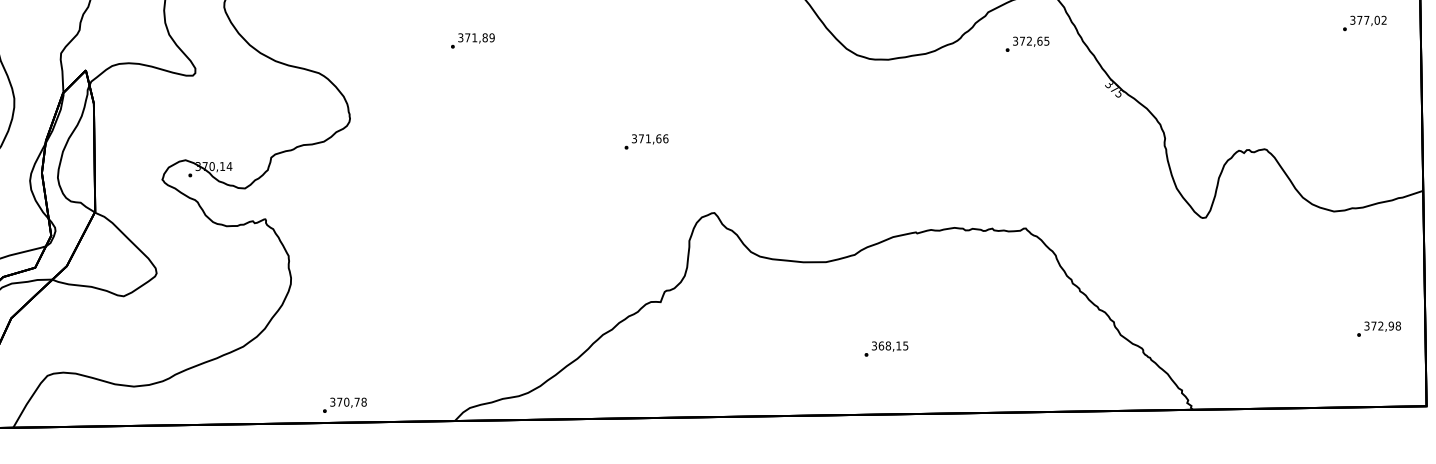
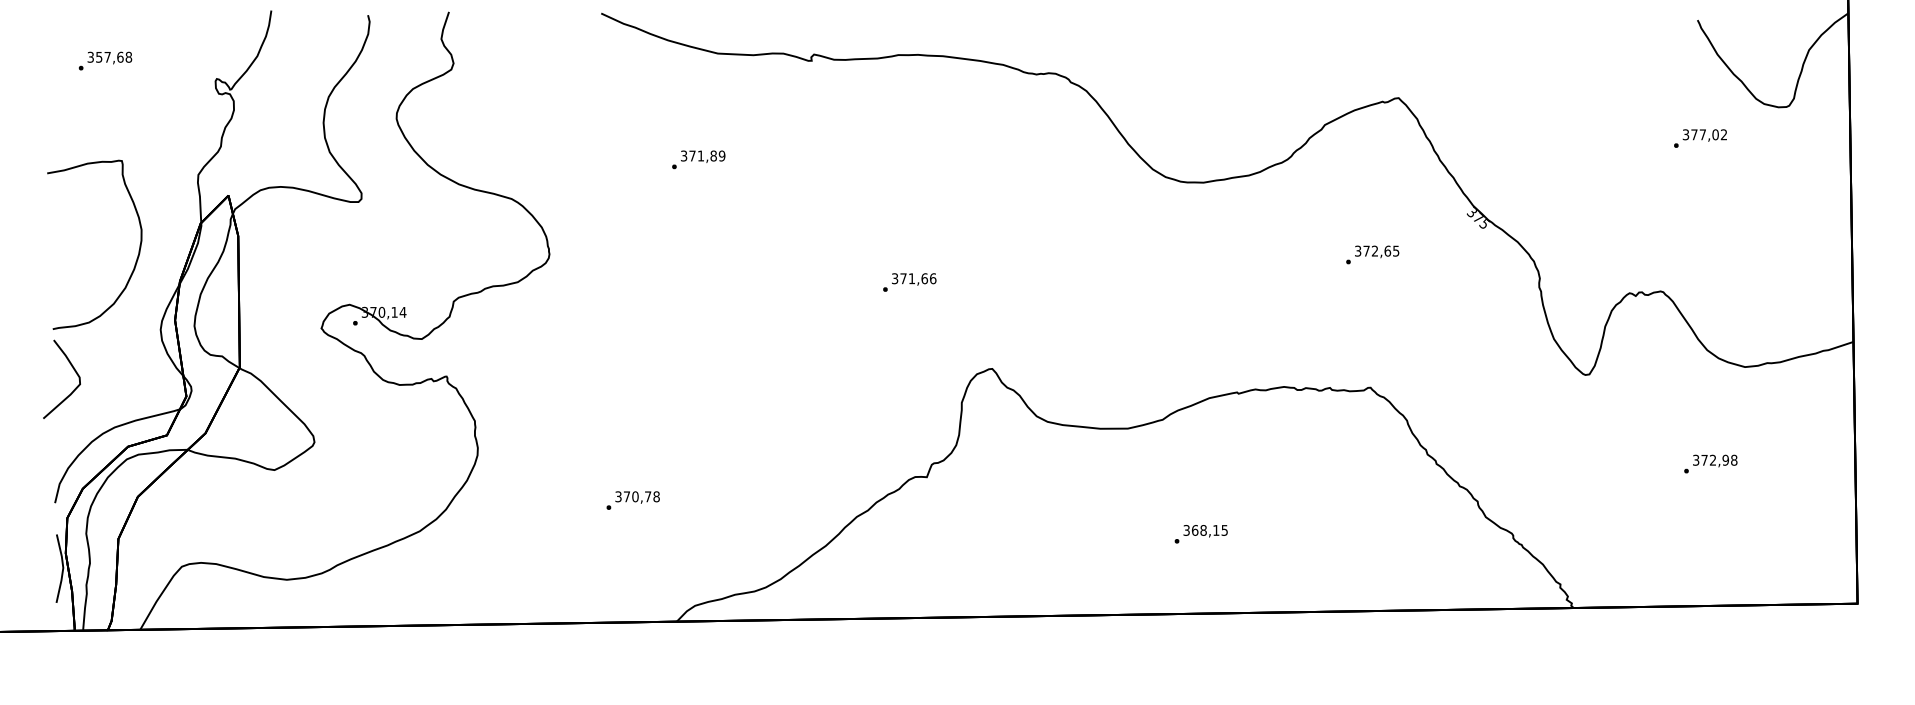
text: (1364, 23) -> (1700, 138), moved
text: (1027, 43) -> (1372, 254), moved
text: (1378, 328) -> (1710, 463), moved
text: (344, 405) -> (632, 500), moved

